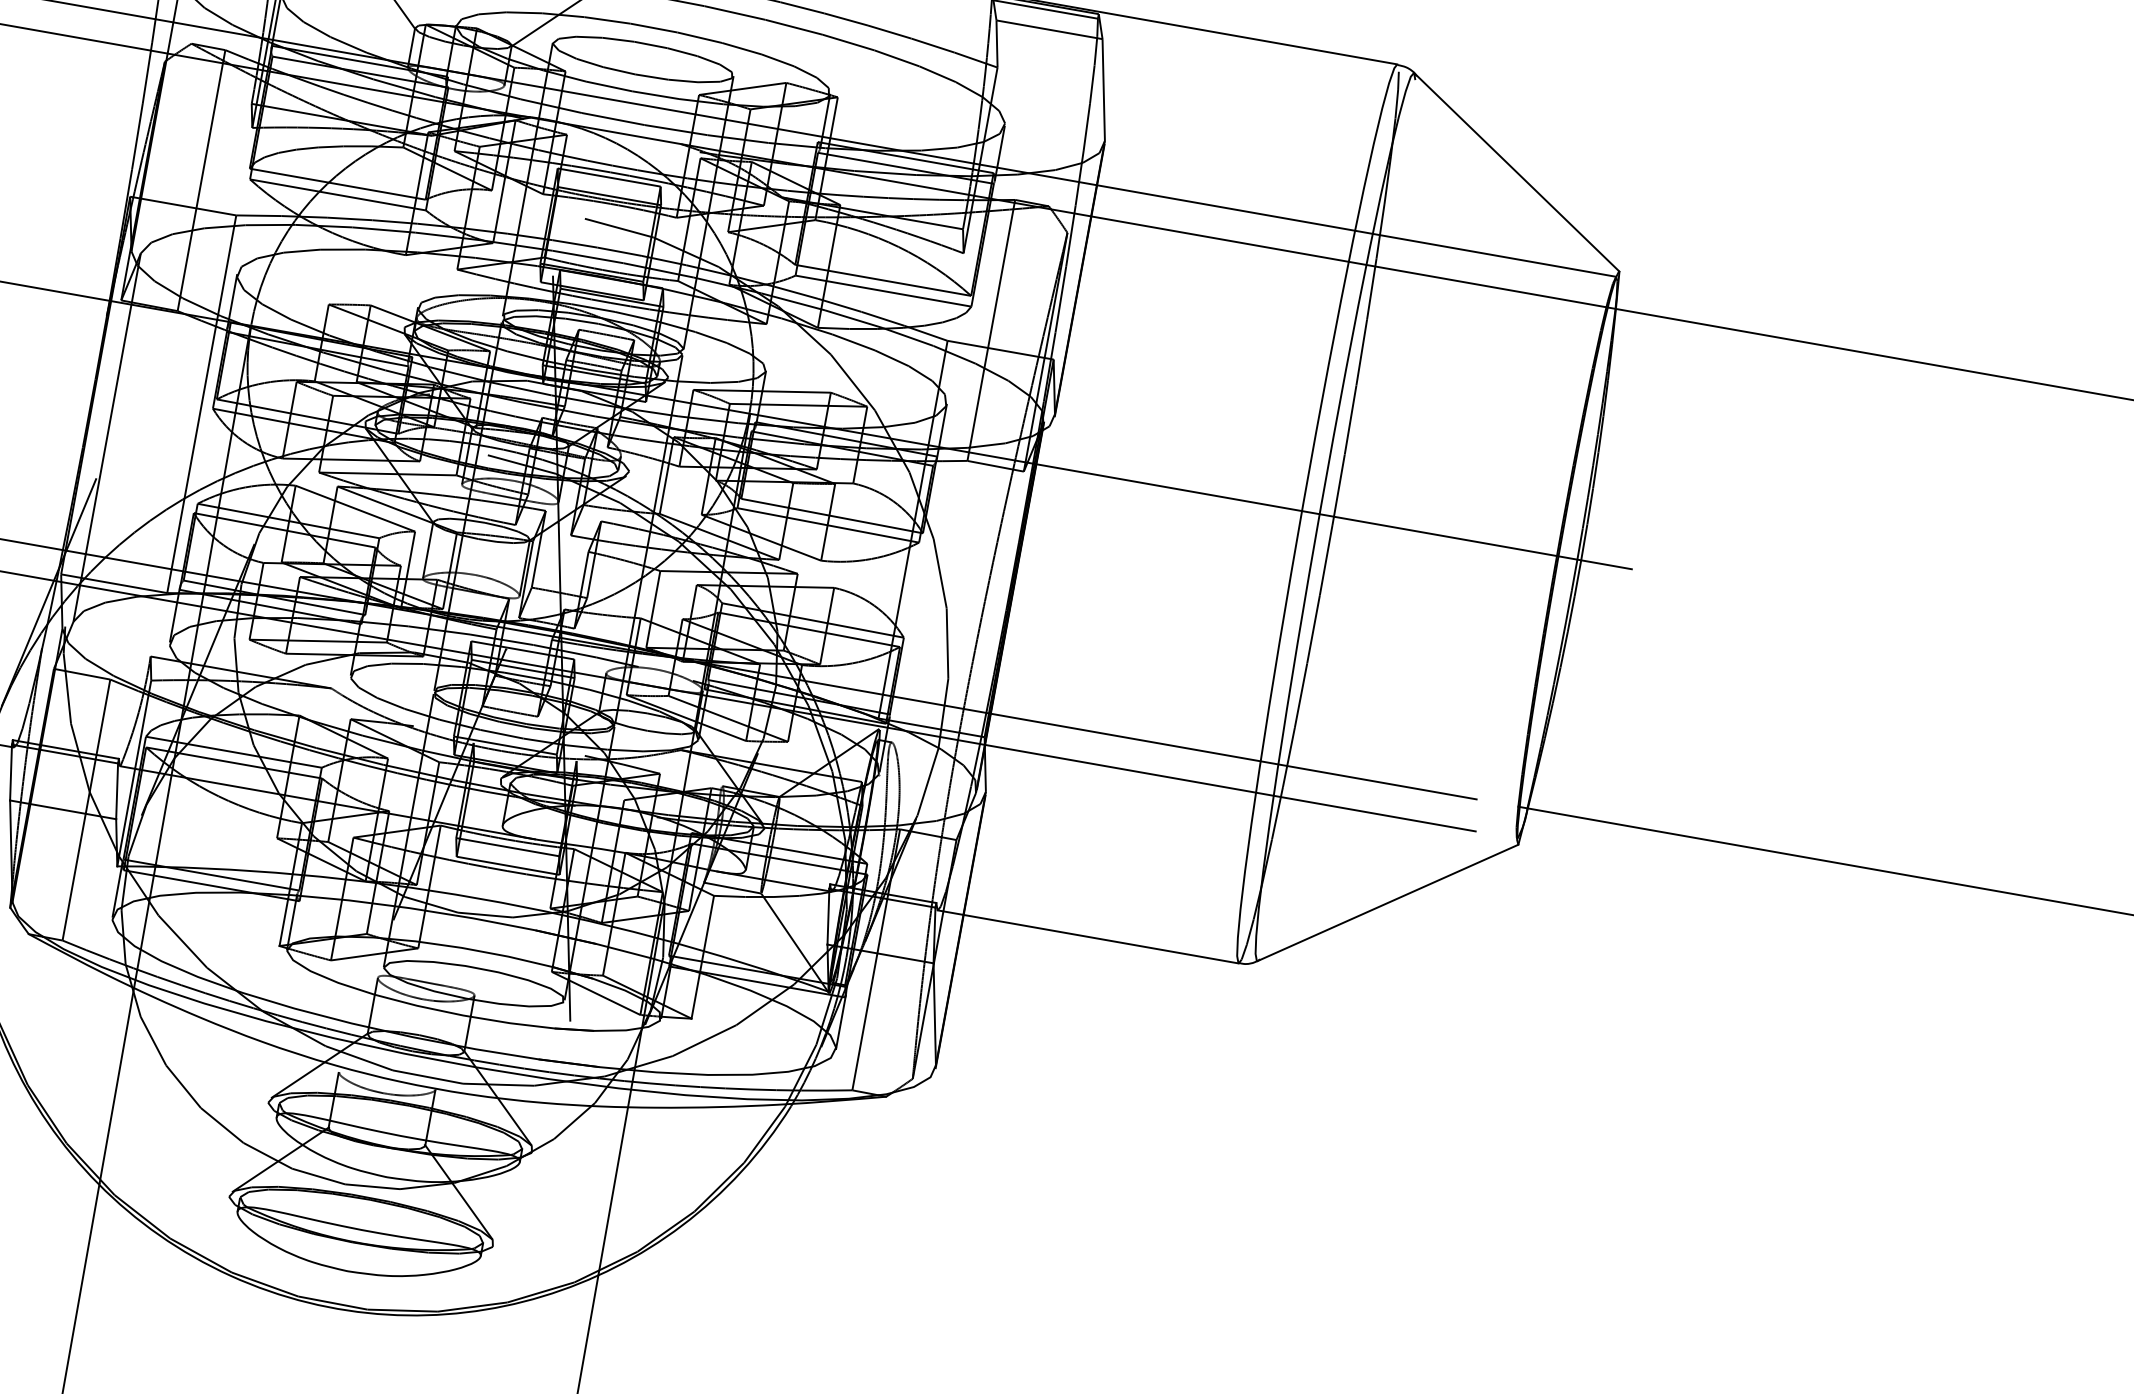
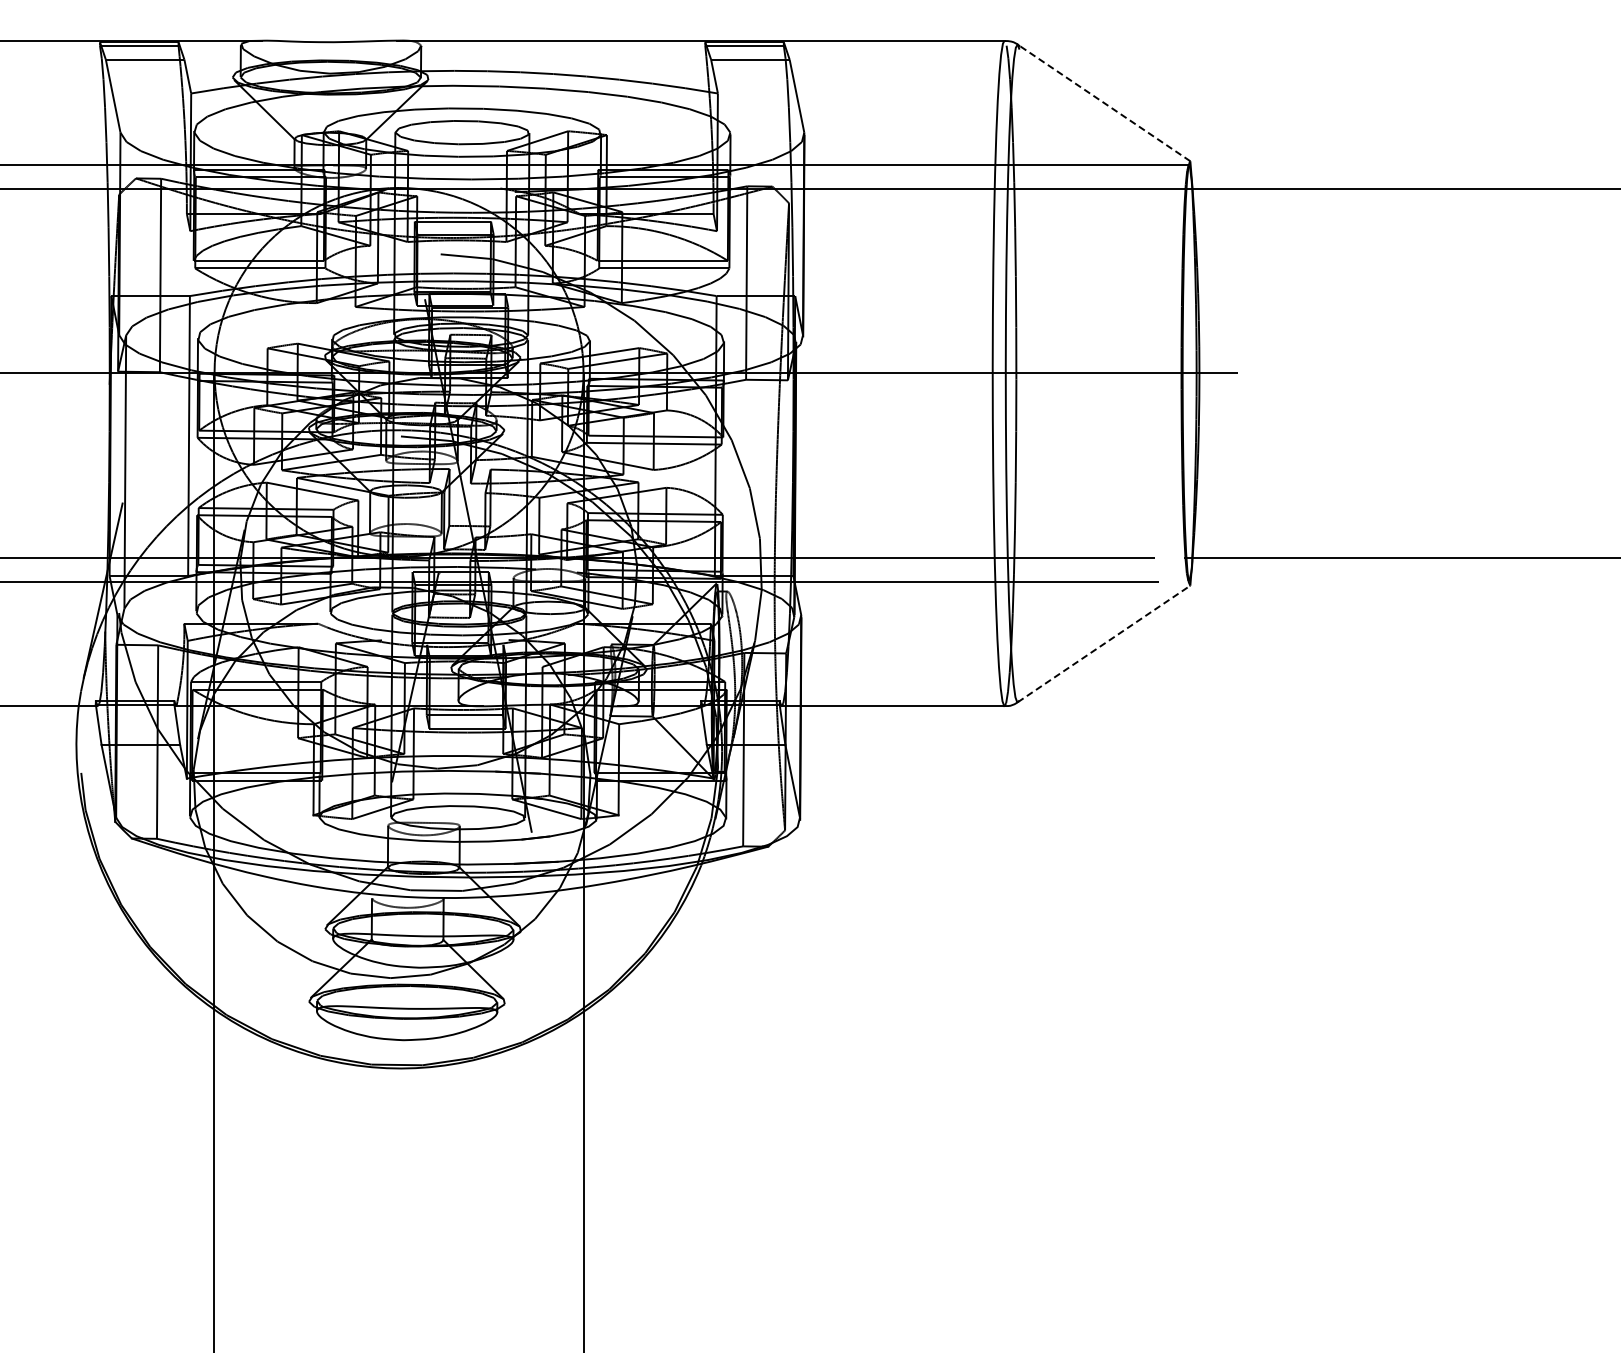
line: (1516, 171) -> (1103, 102), solid -> dashed
line: (1388, 902) -> (1104, 643), solid -> dashed

